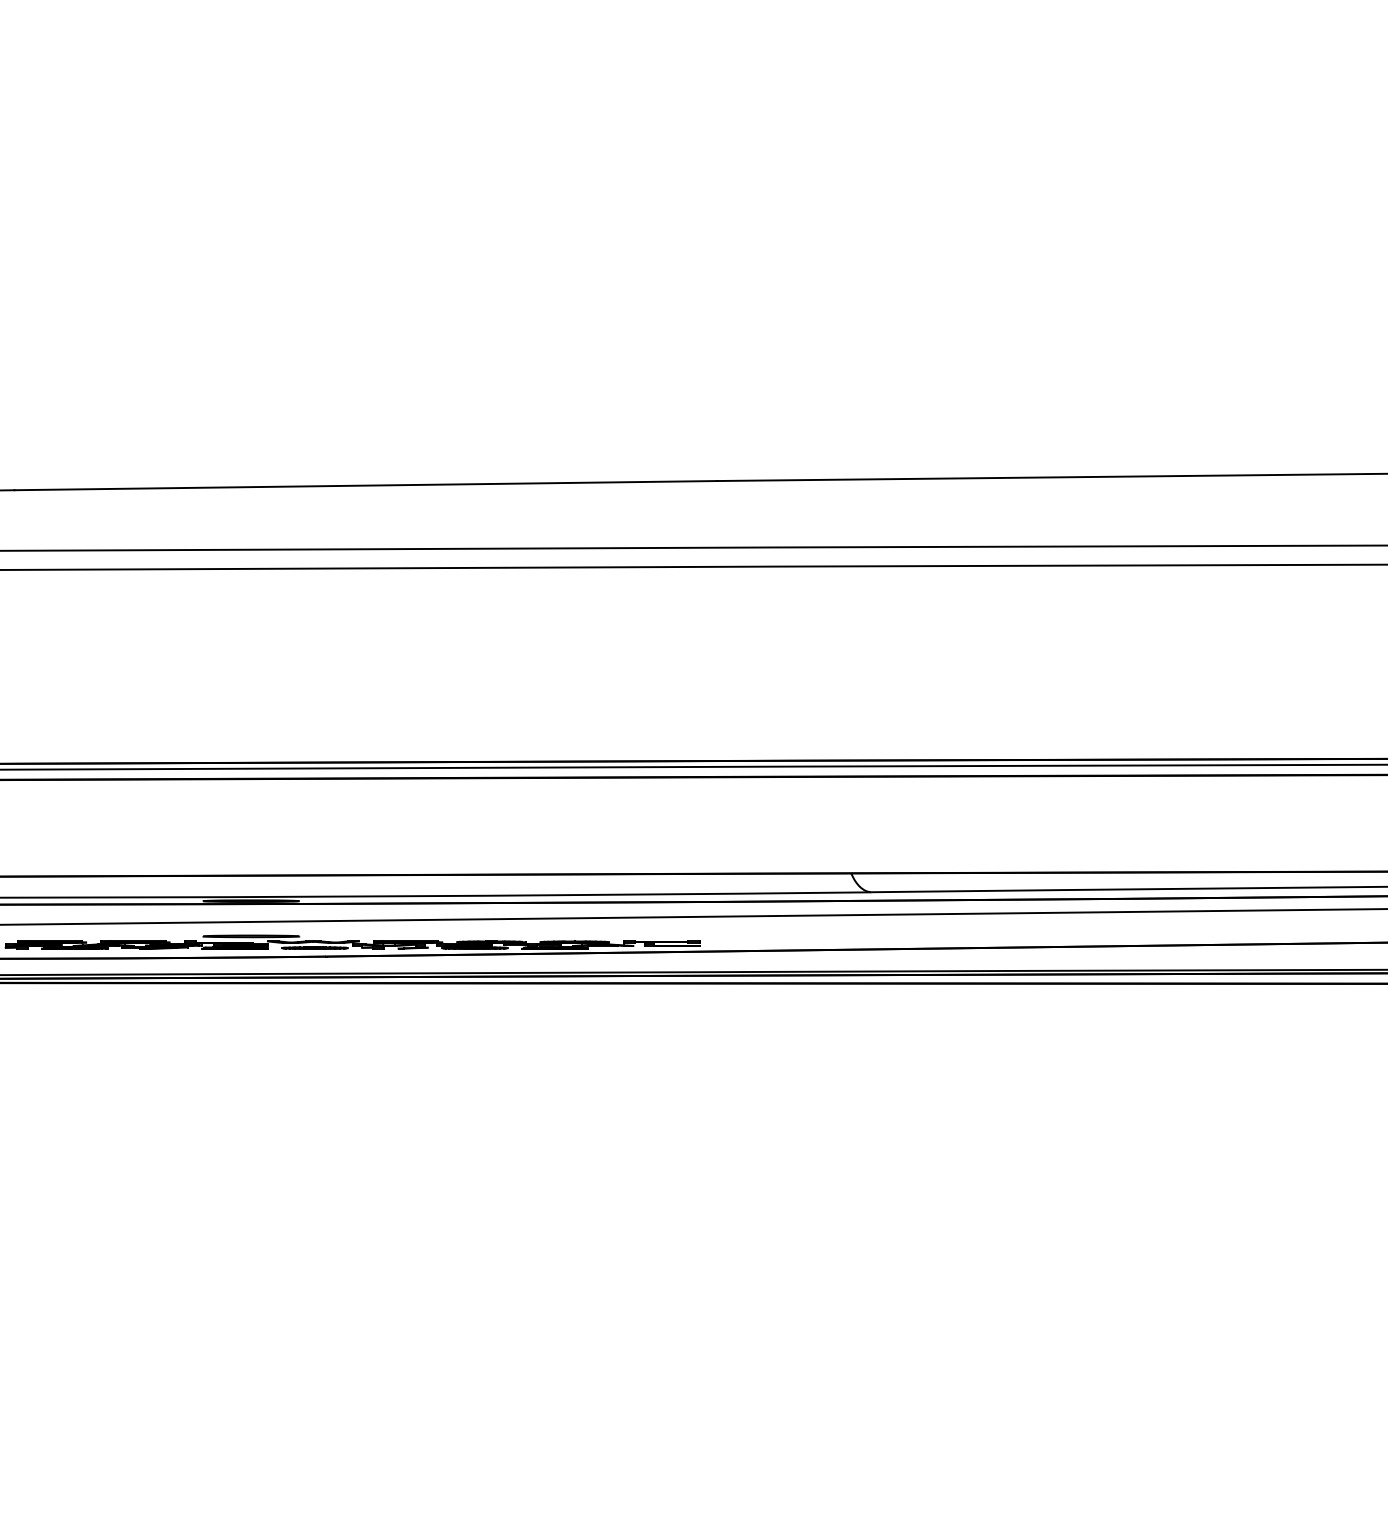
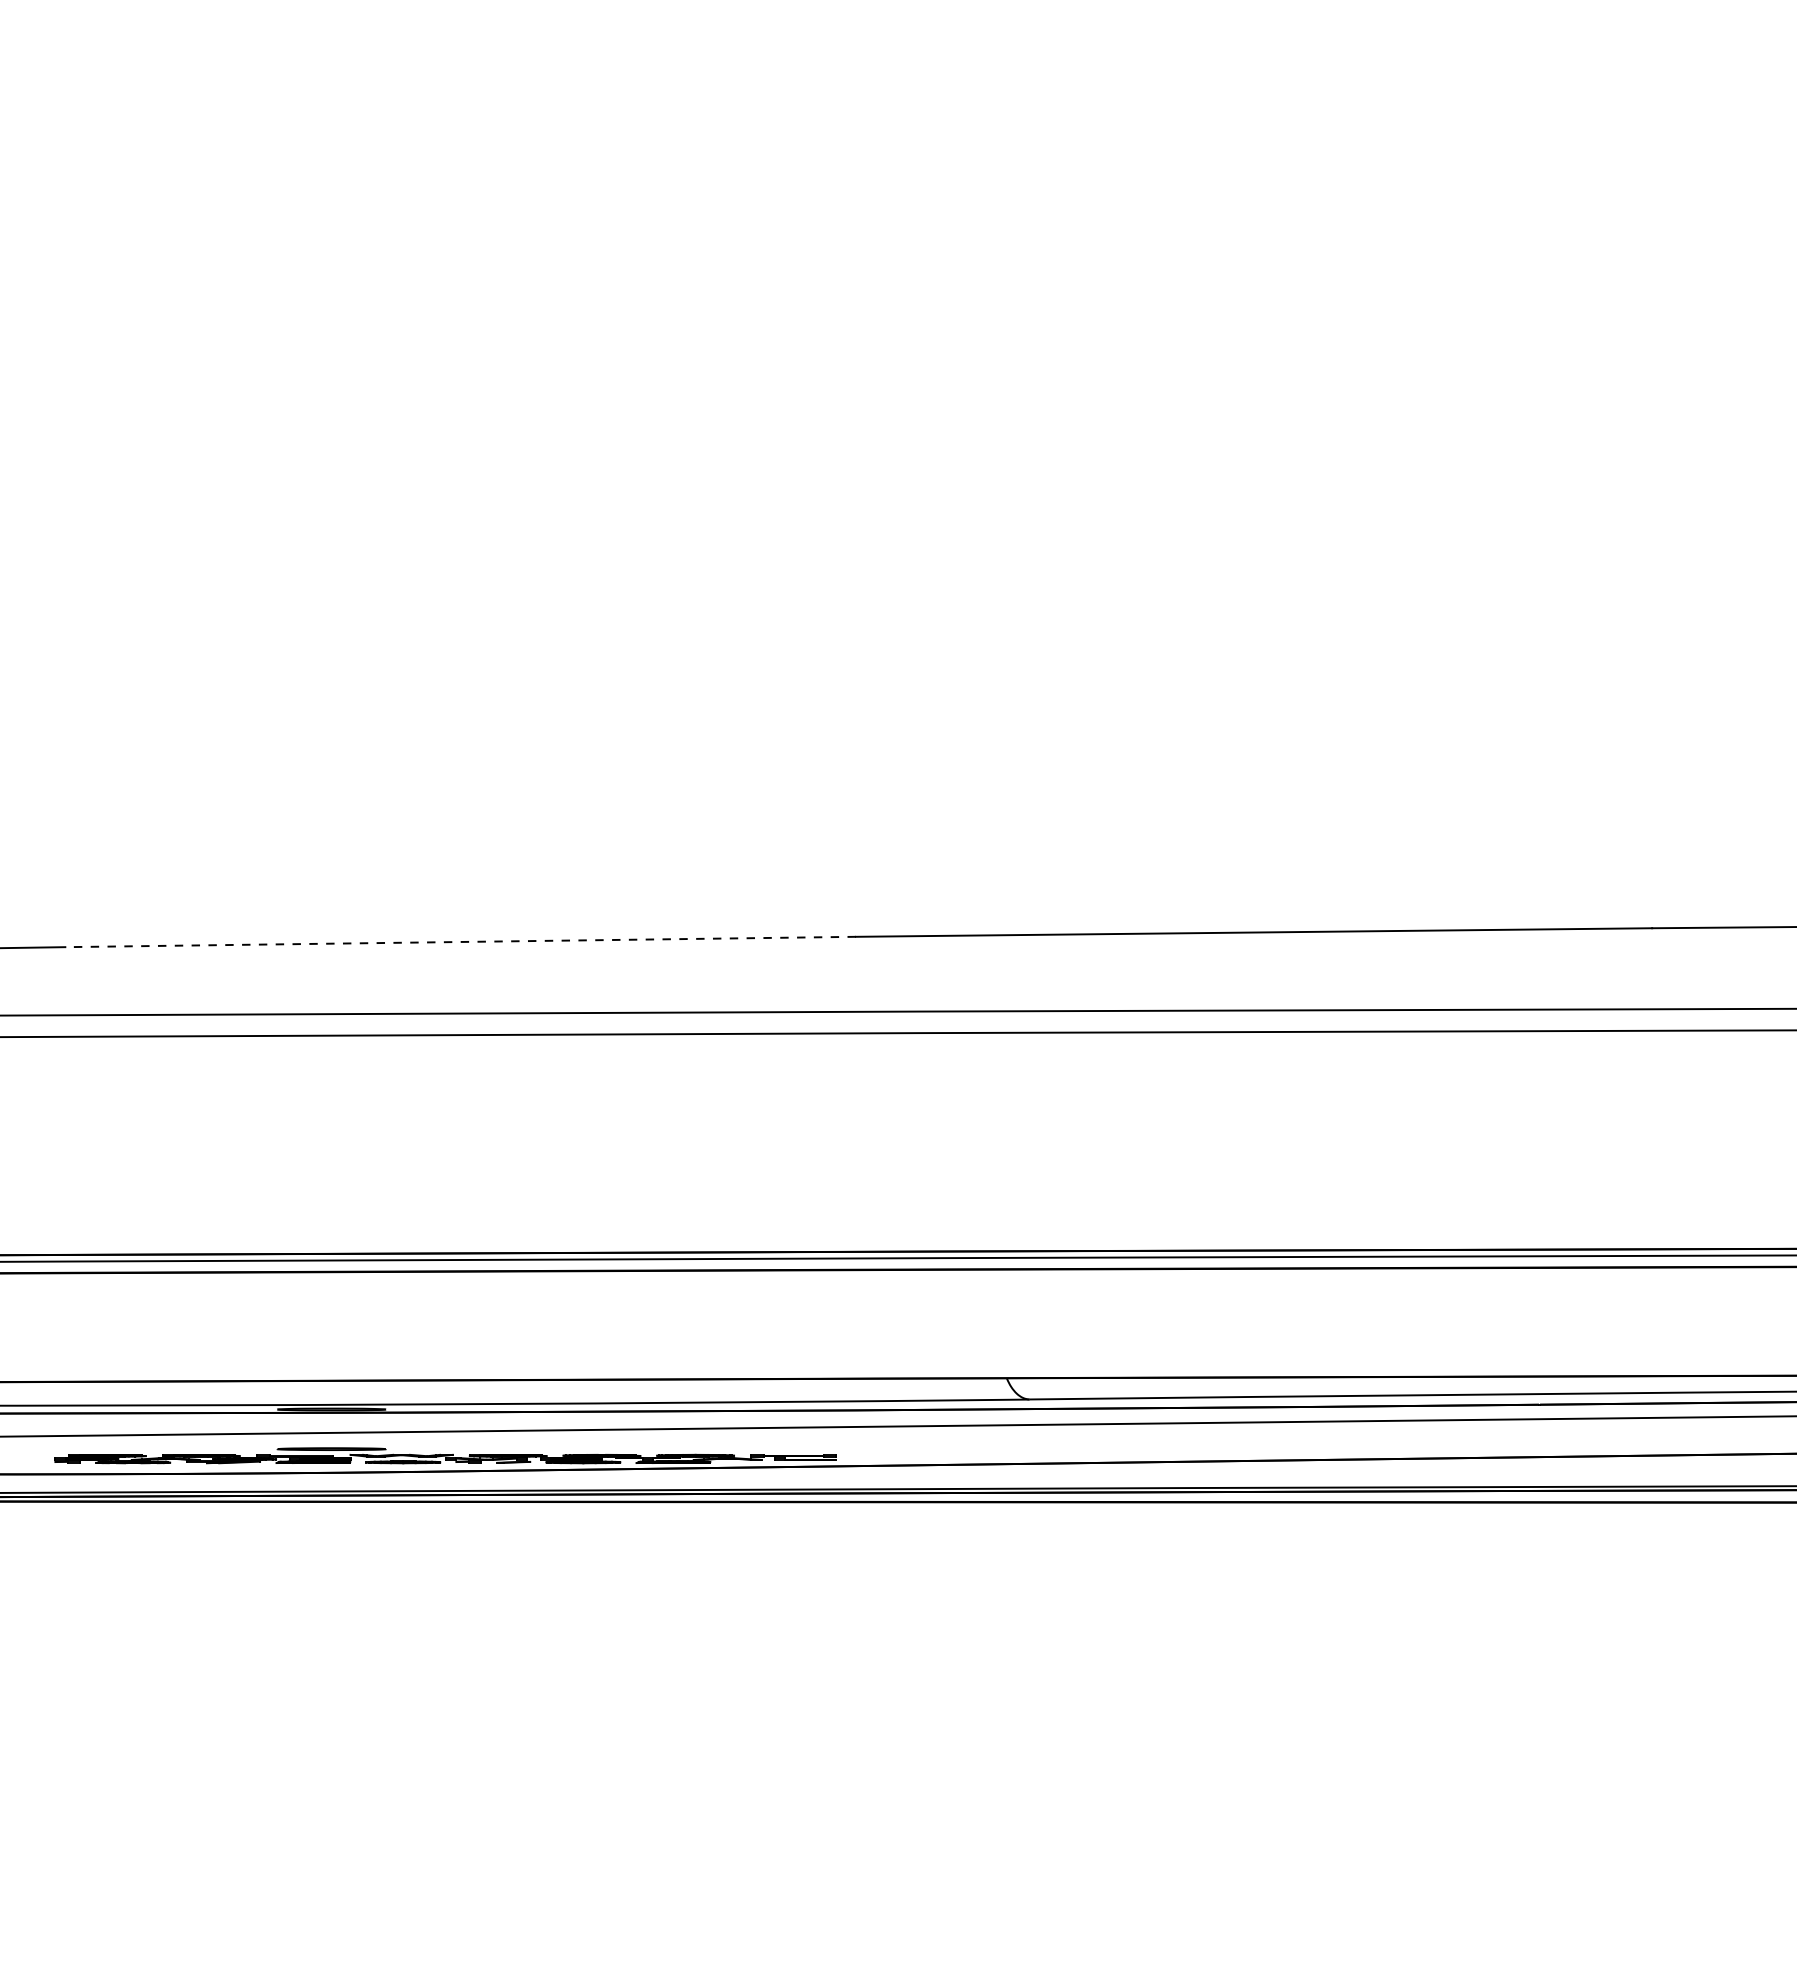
line: (365, 486) -> (460, 942), solid -> dashed

